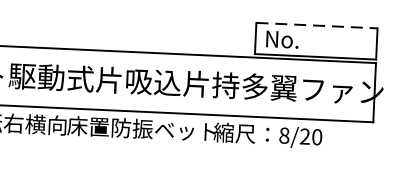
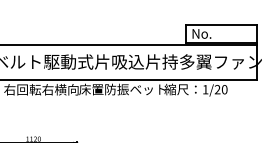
line: (318, 25) -> (222, 24), dashed -> solid
text: (284, 135) -> (205, 89), 8/20 -> 1/20

